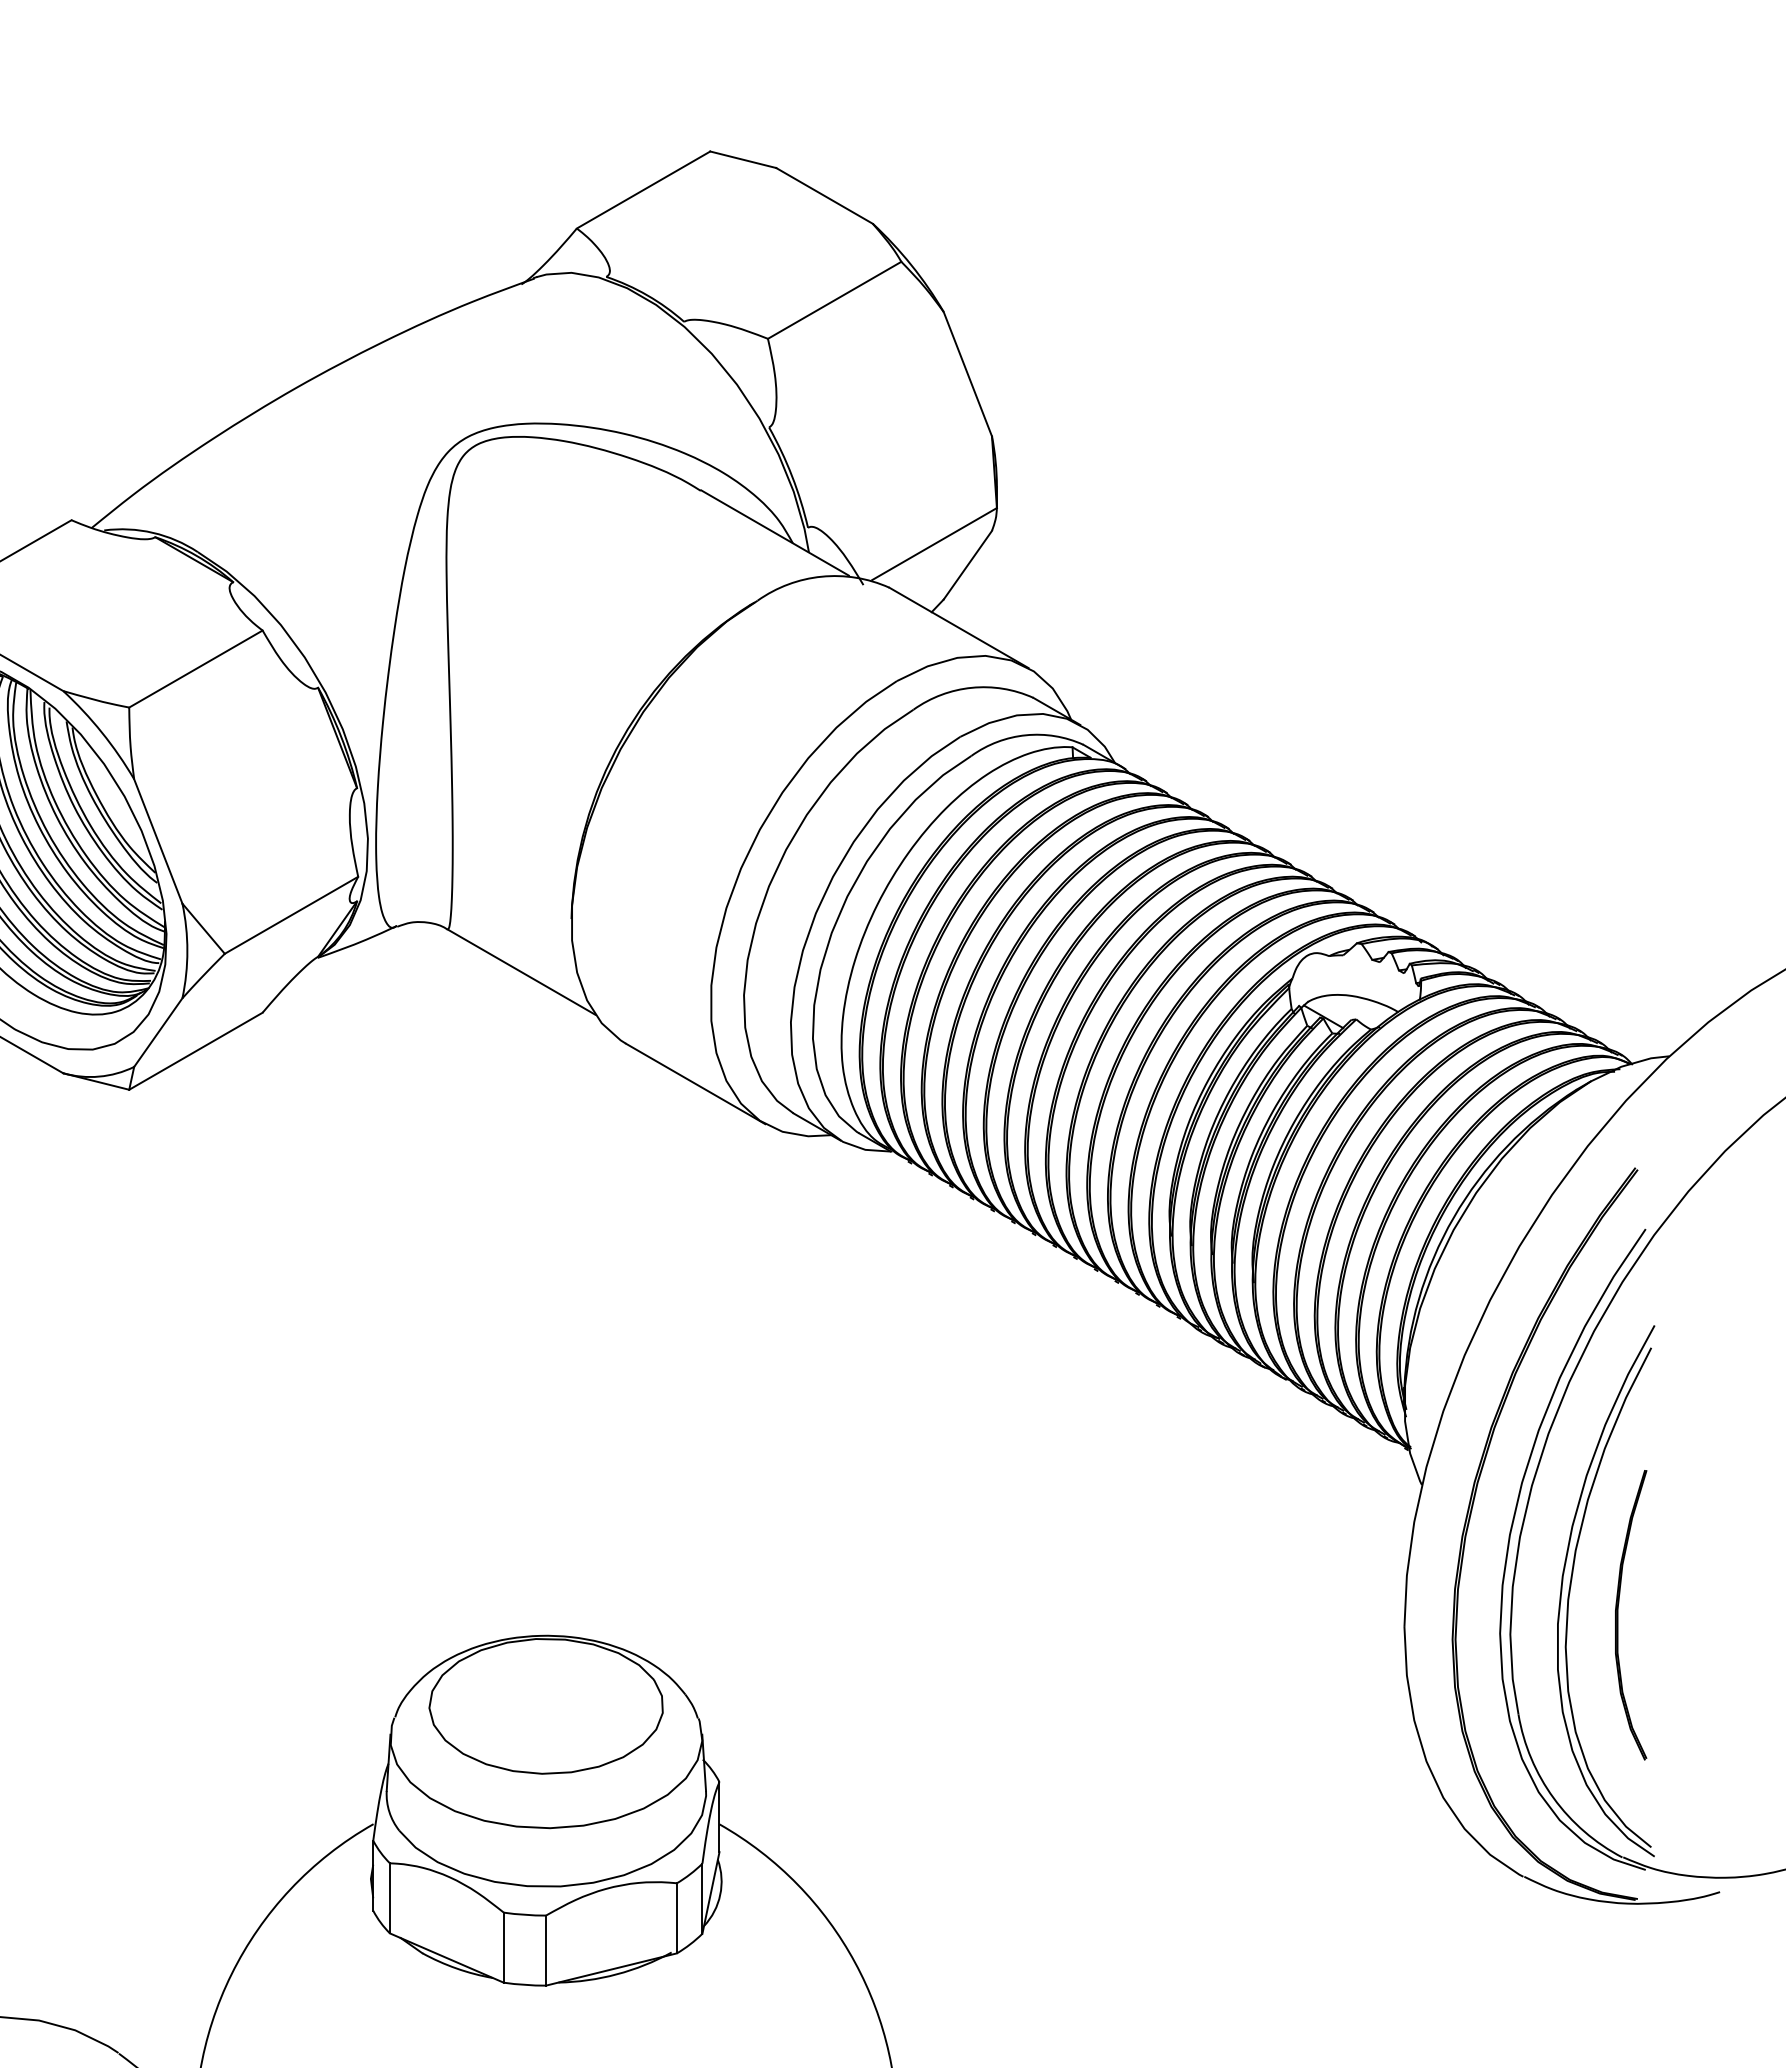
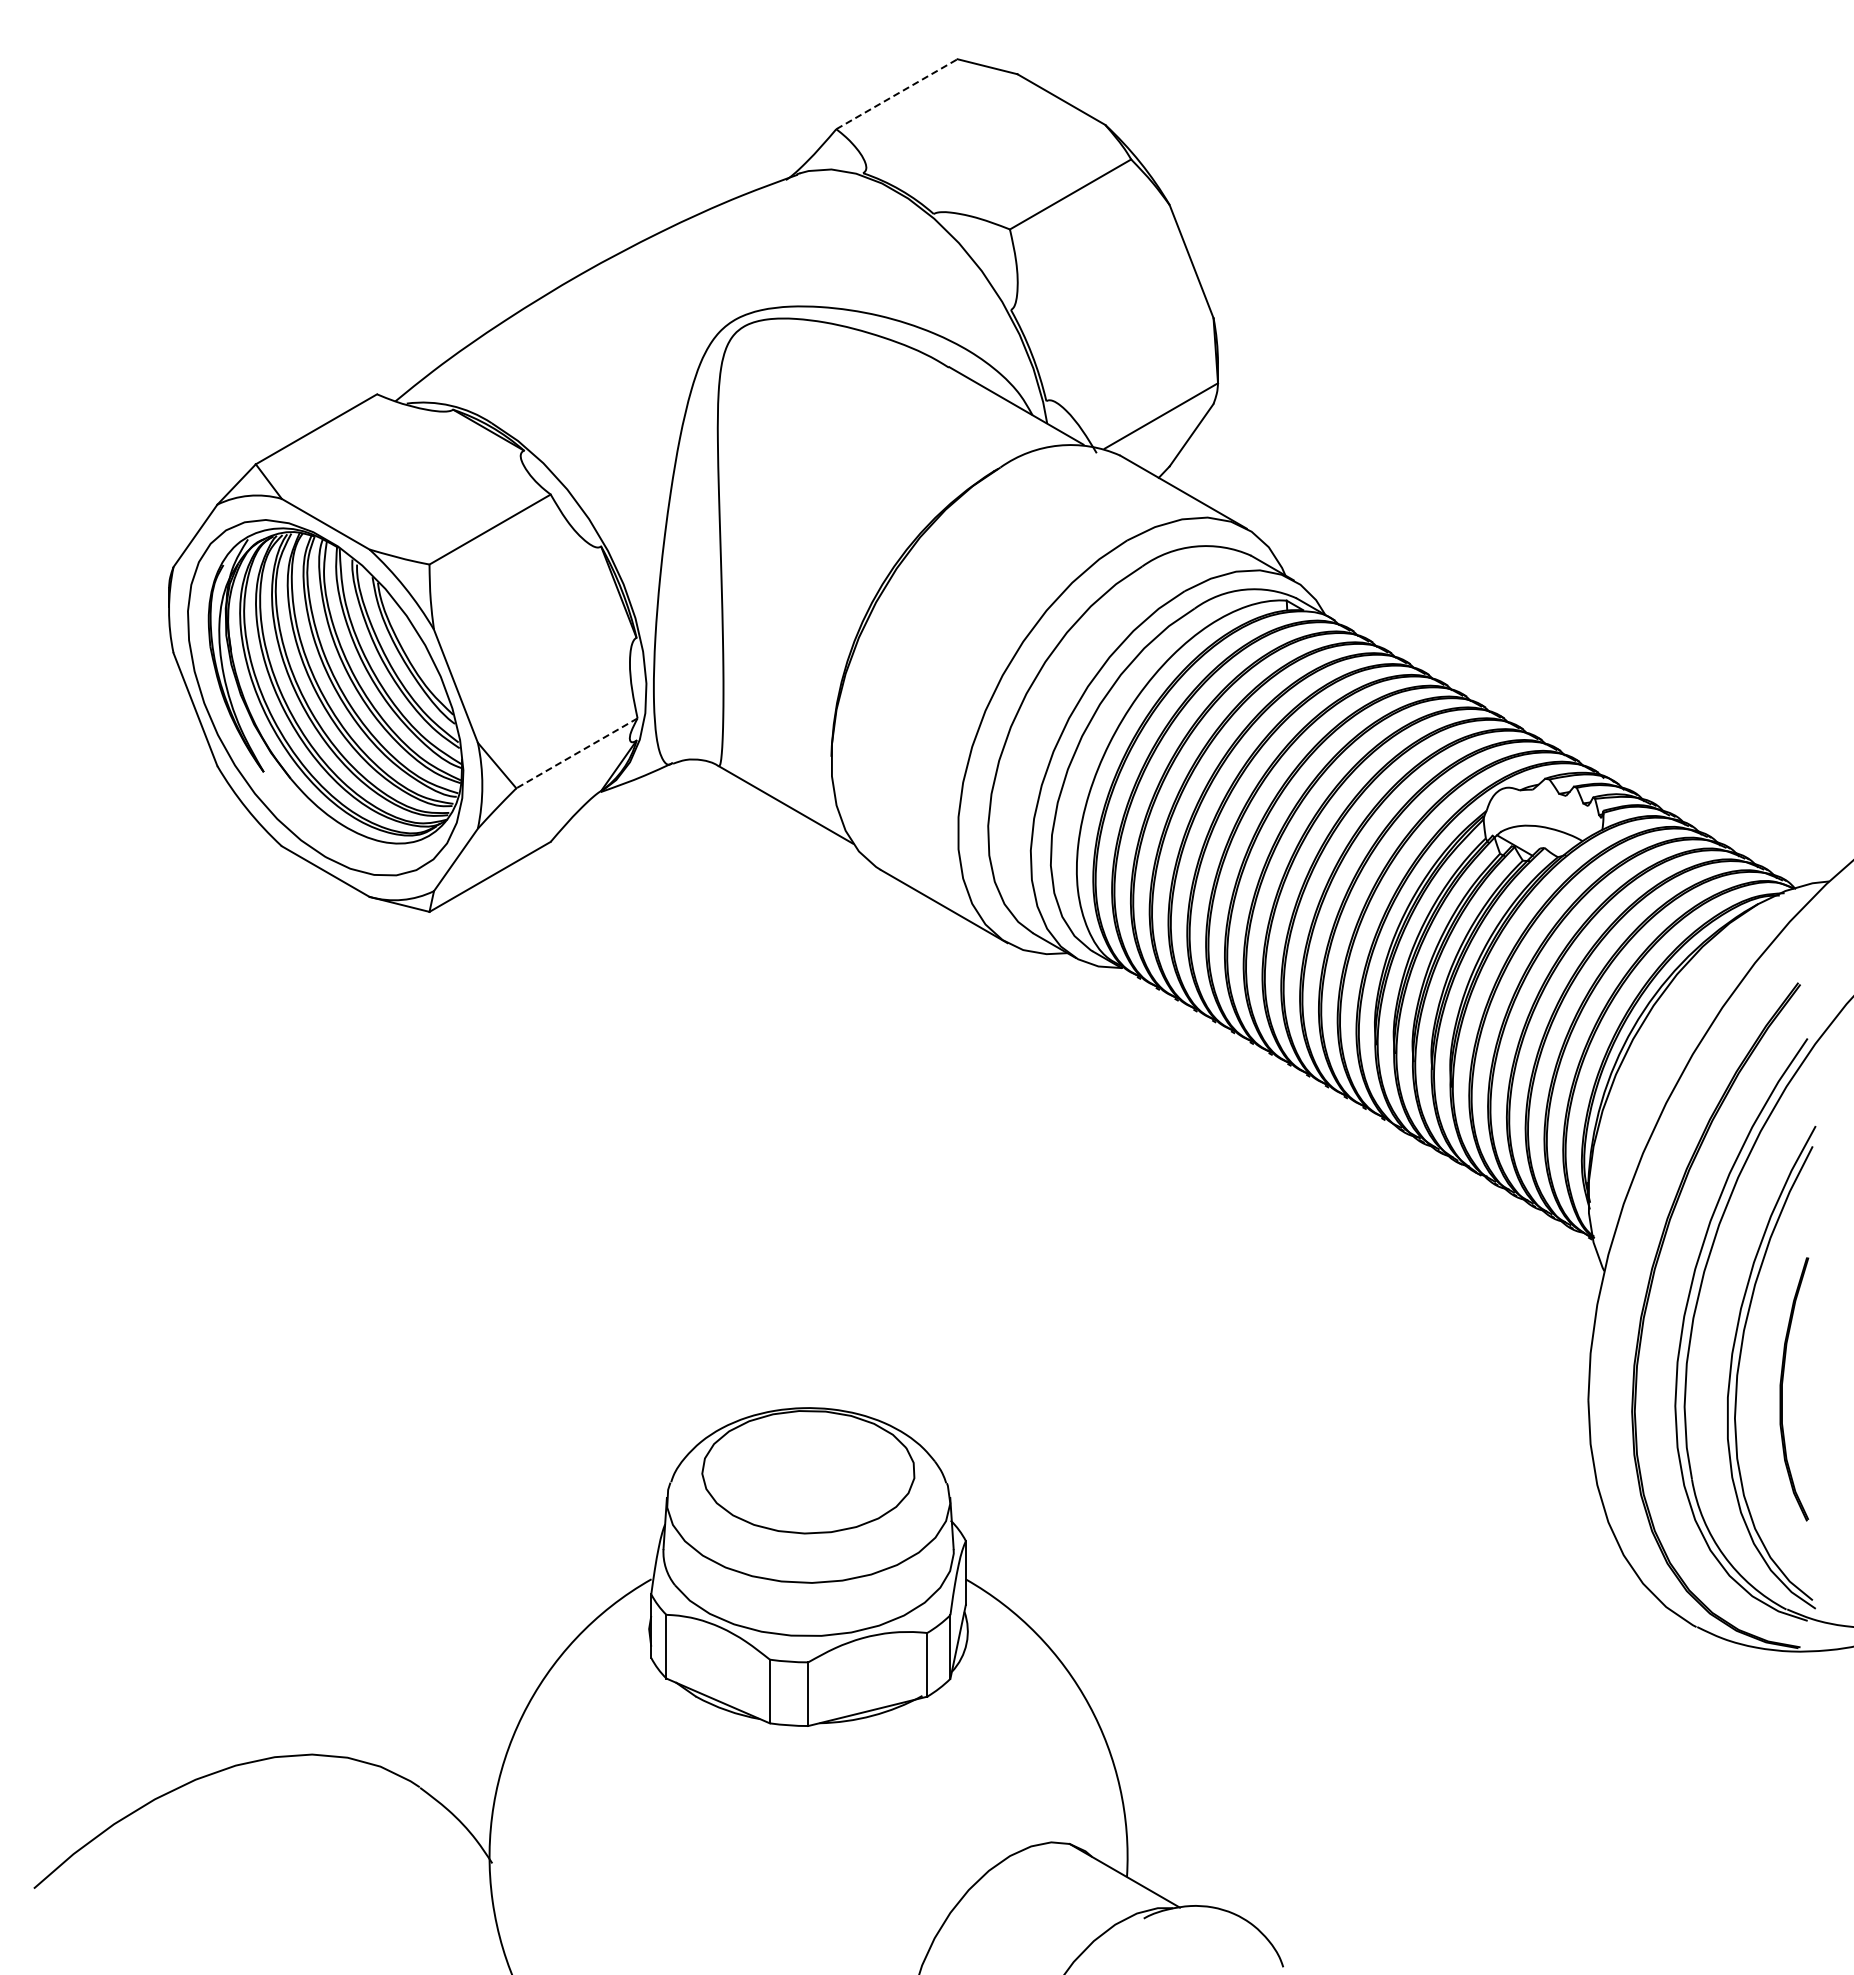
line: (643, 190) -> (896, 94), solid -> dashed
line: (290, 915) -> (576, 753), solid -> dashed

